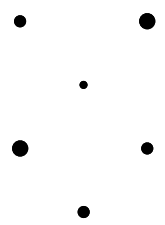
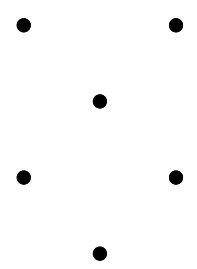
part: (146, 21) -> (175, 25), size x0.71
part: (83, 84) -> (99, 101), size x1.67
part: (19, 148) -> (23, 177), size x0.71

